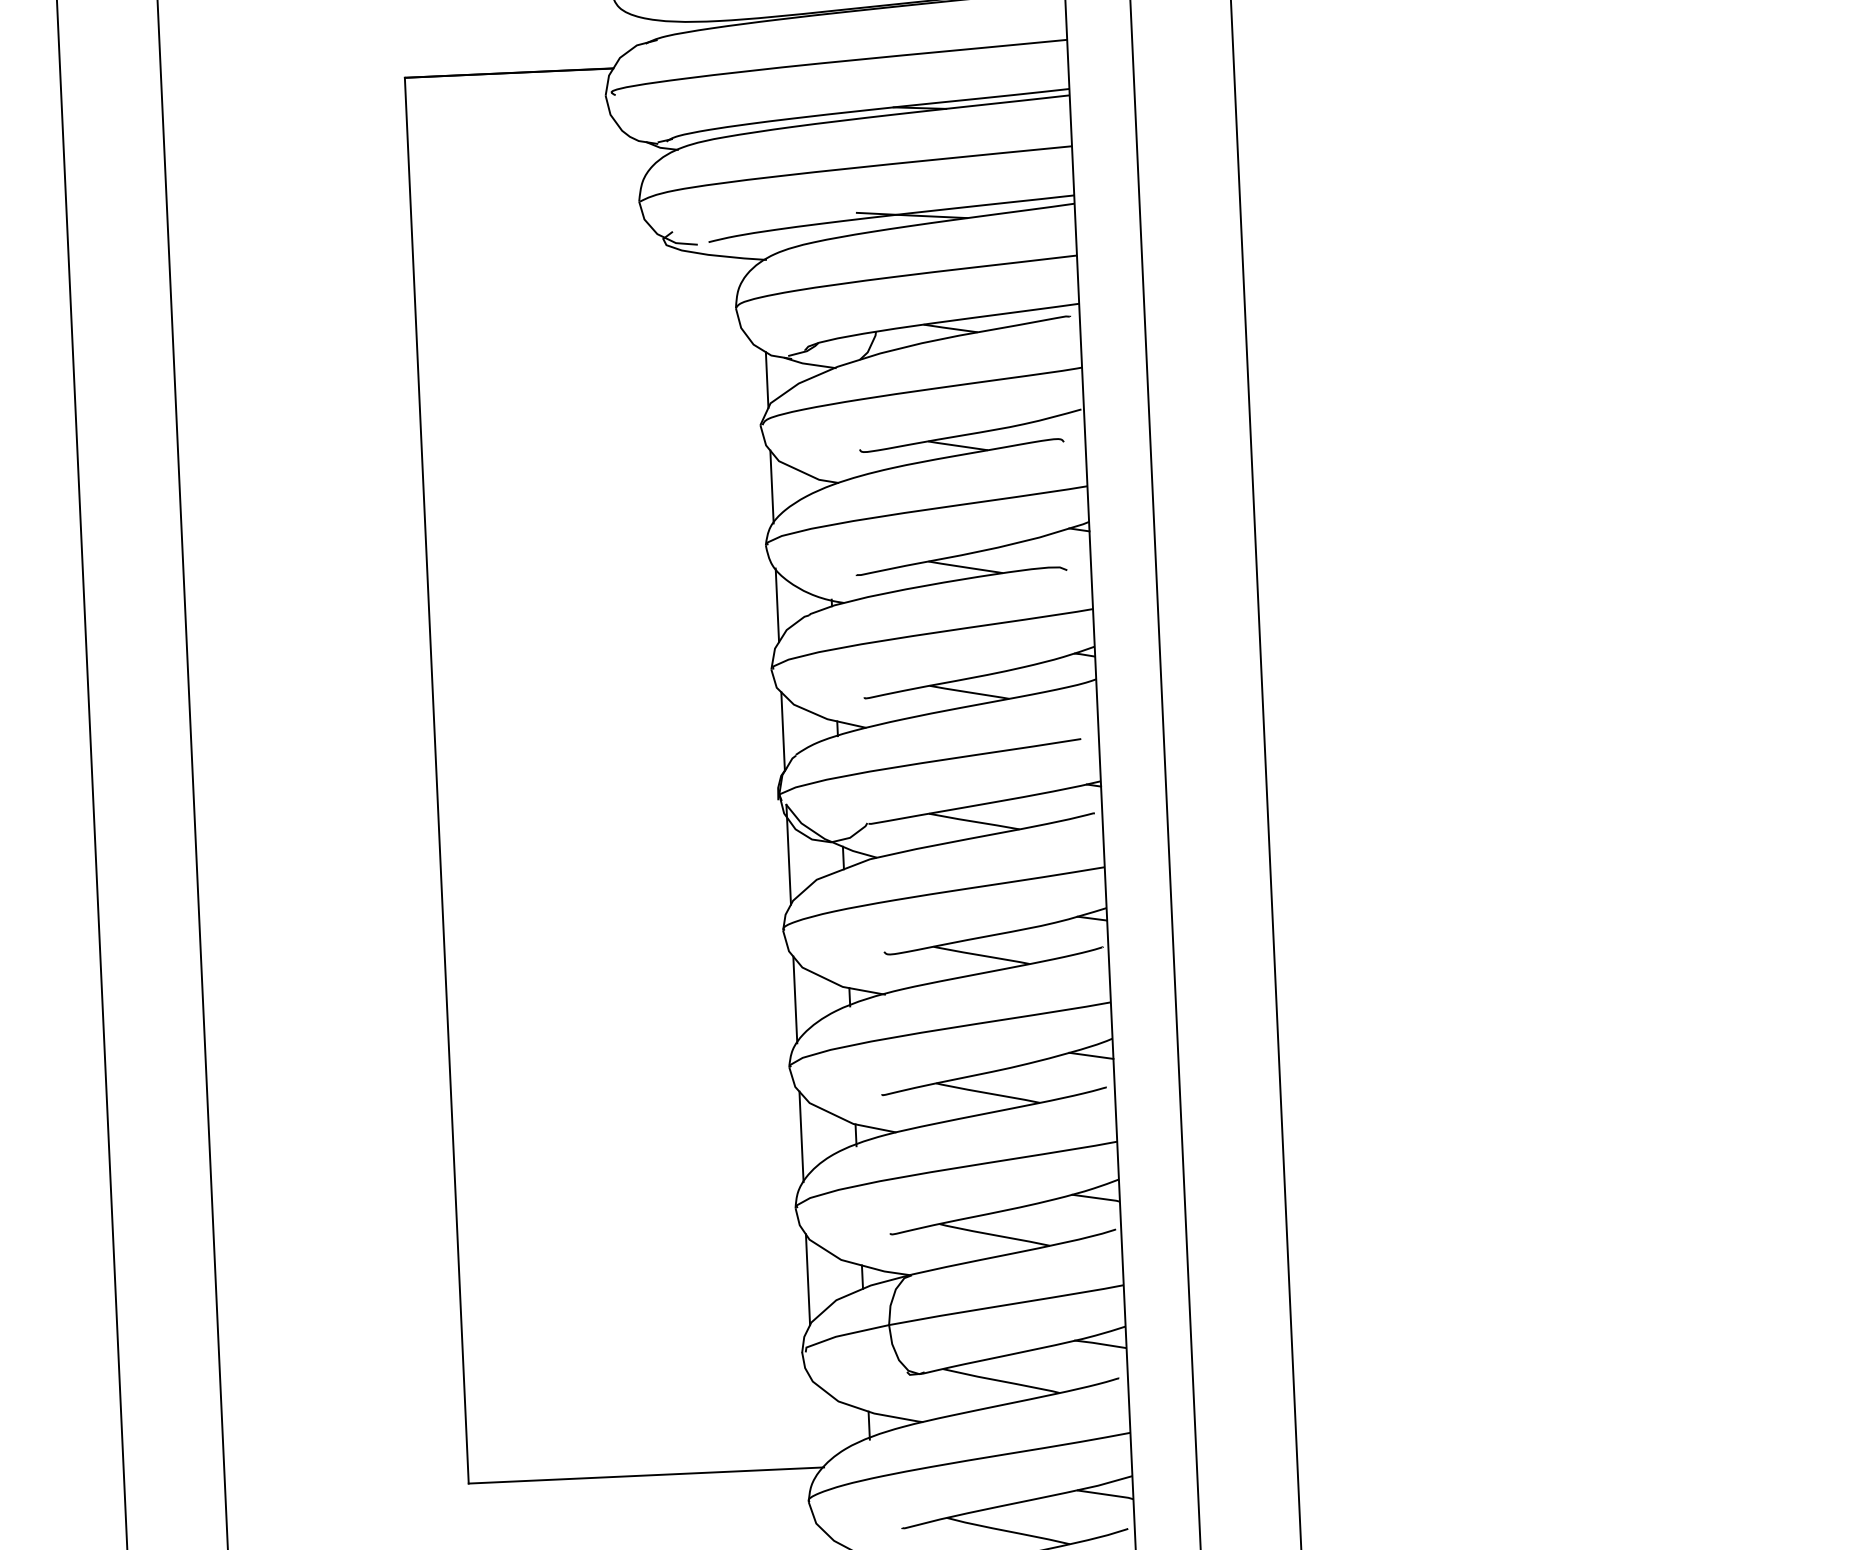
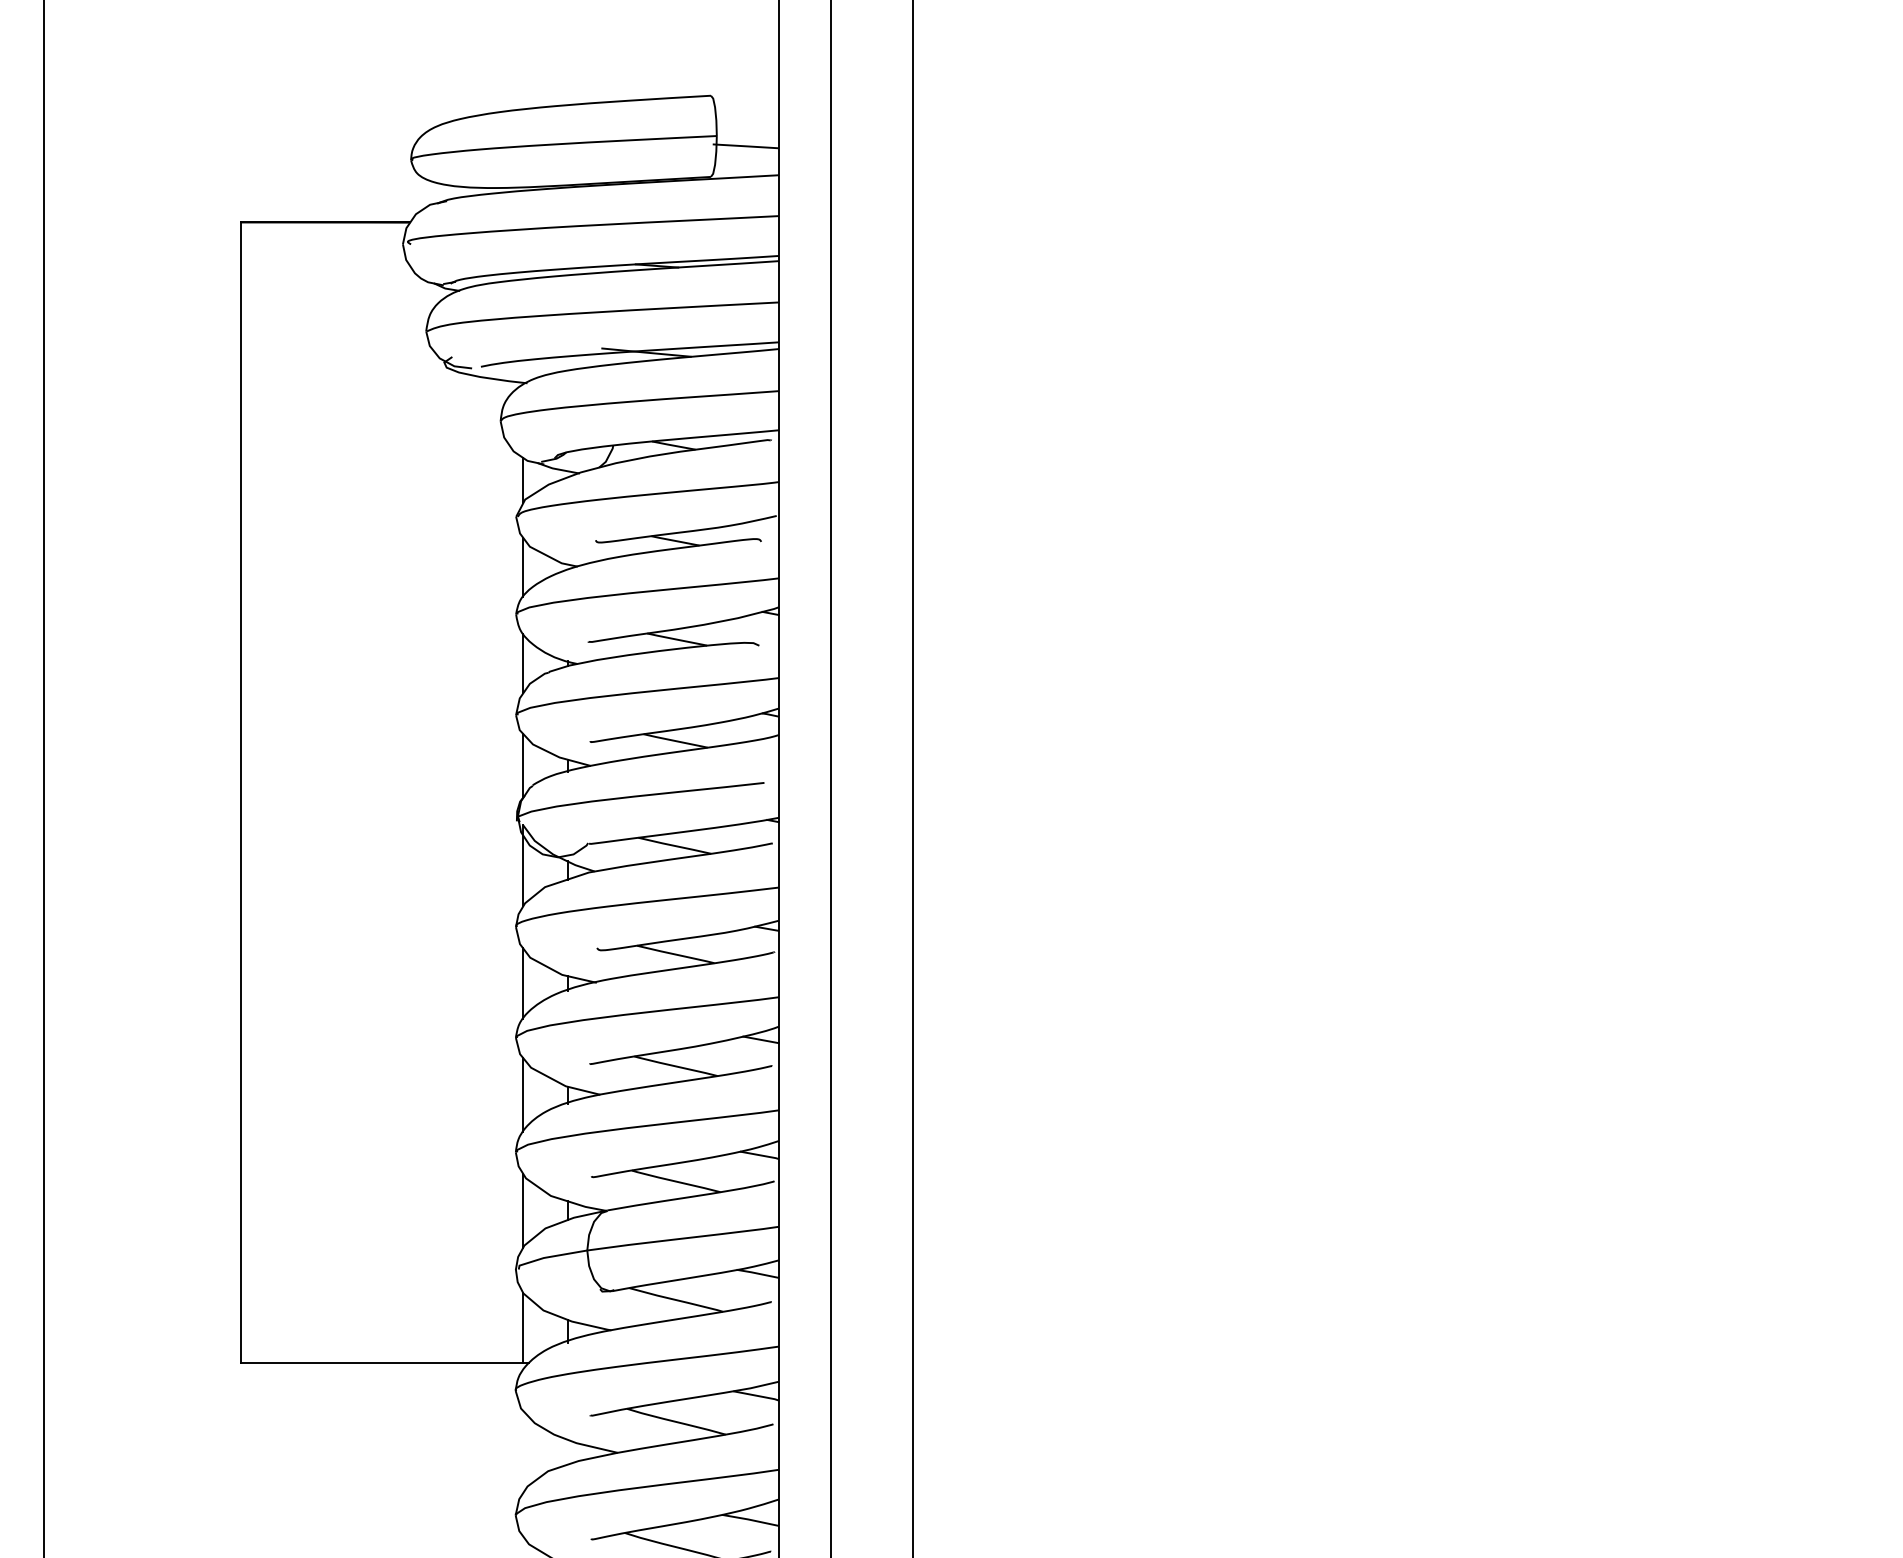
line: (814, 1424) -> (523, 1328), added

